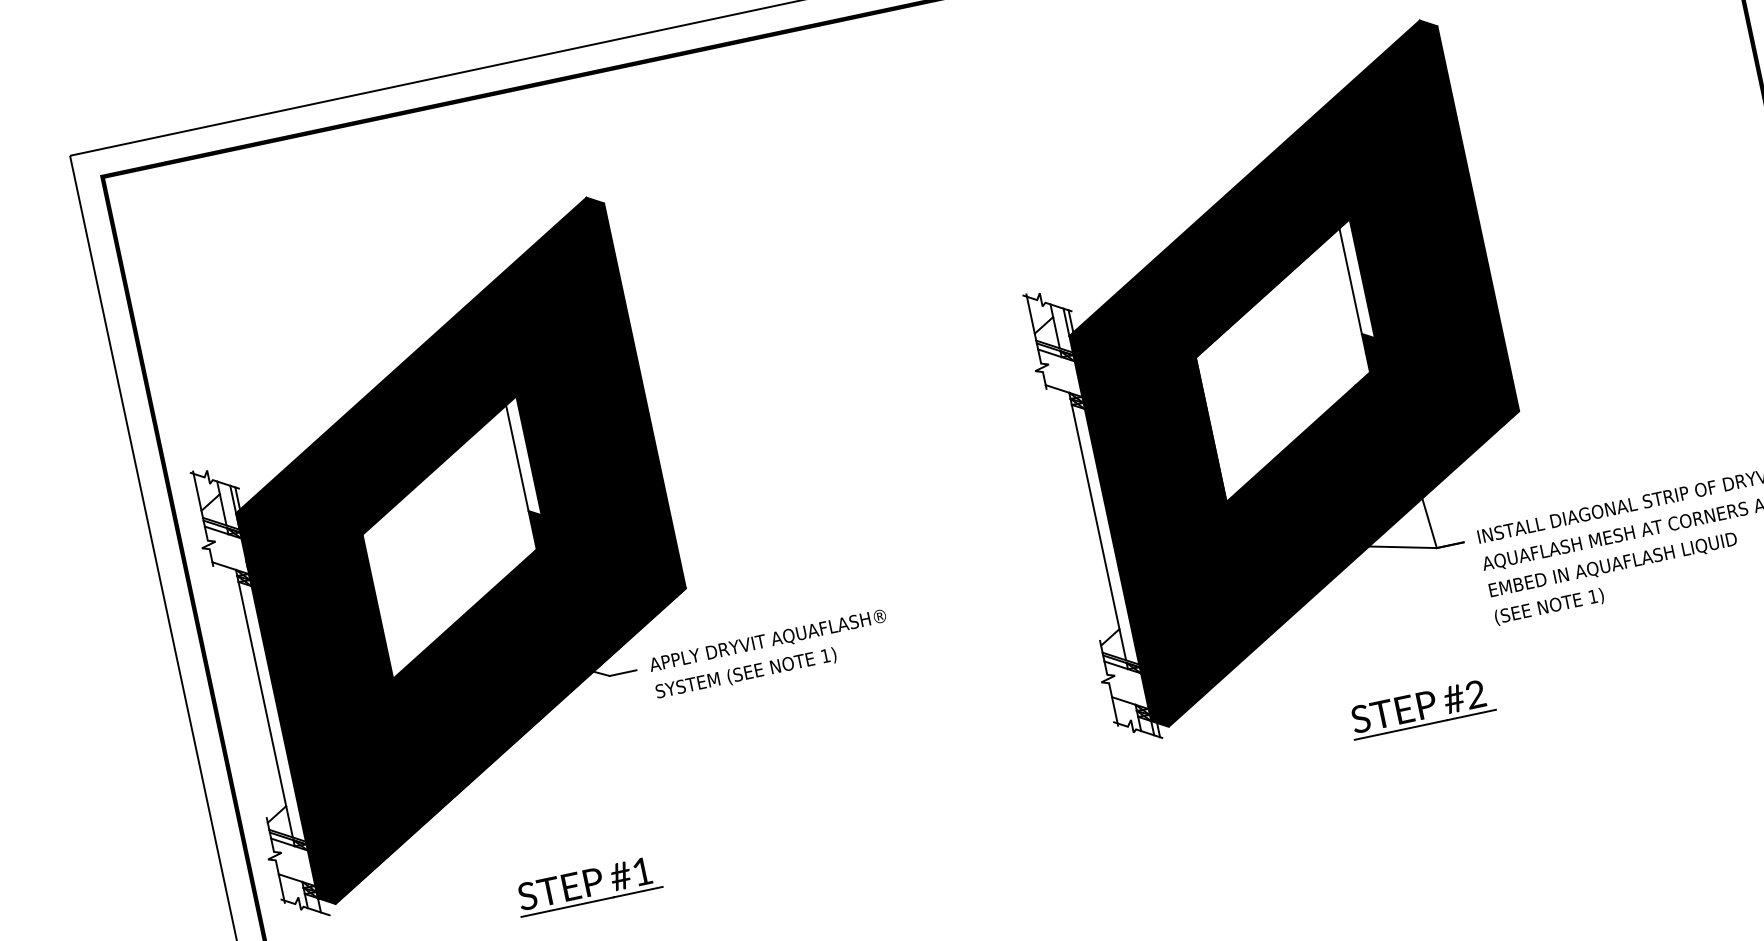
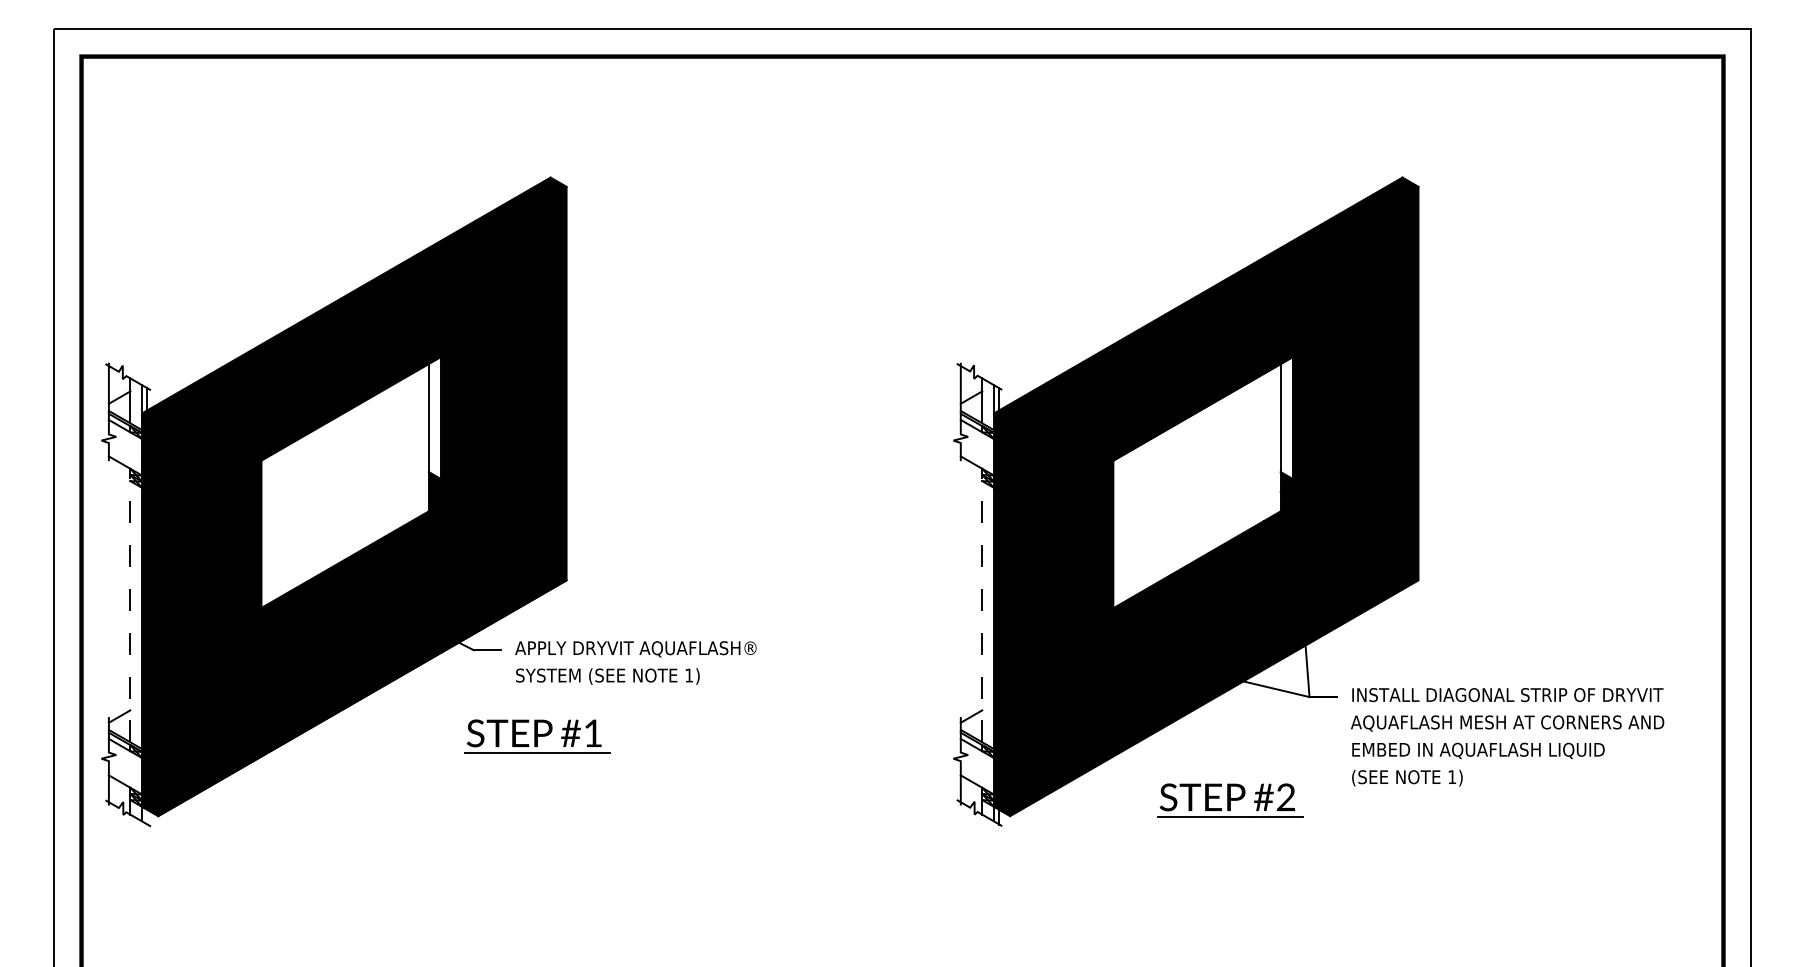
line: (1097, 526) -> (982, 605), solid -> dashed
line: (264, 703) -> (130, 605), solid -> dashed
part: (1421, 709) -> (1230, 800), moved
part: (588, 886) -> (537, 736), moved

